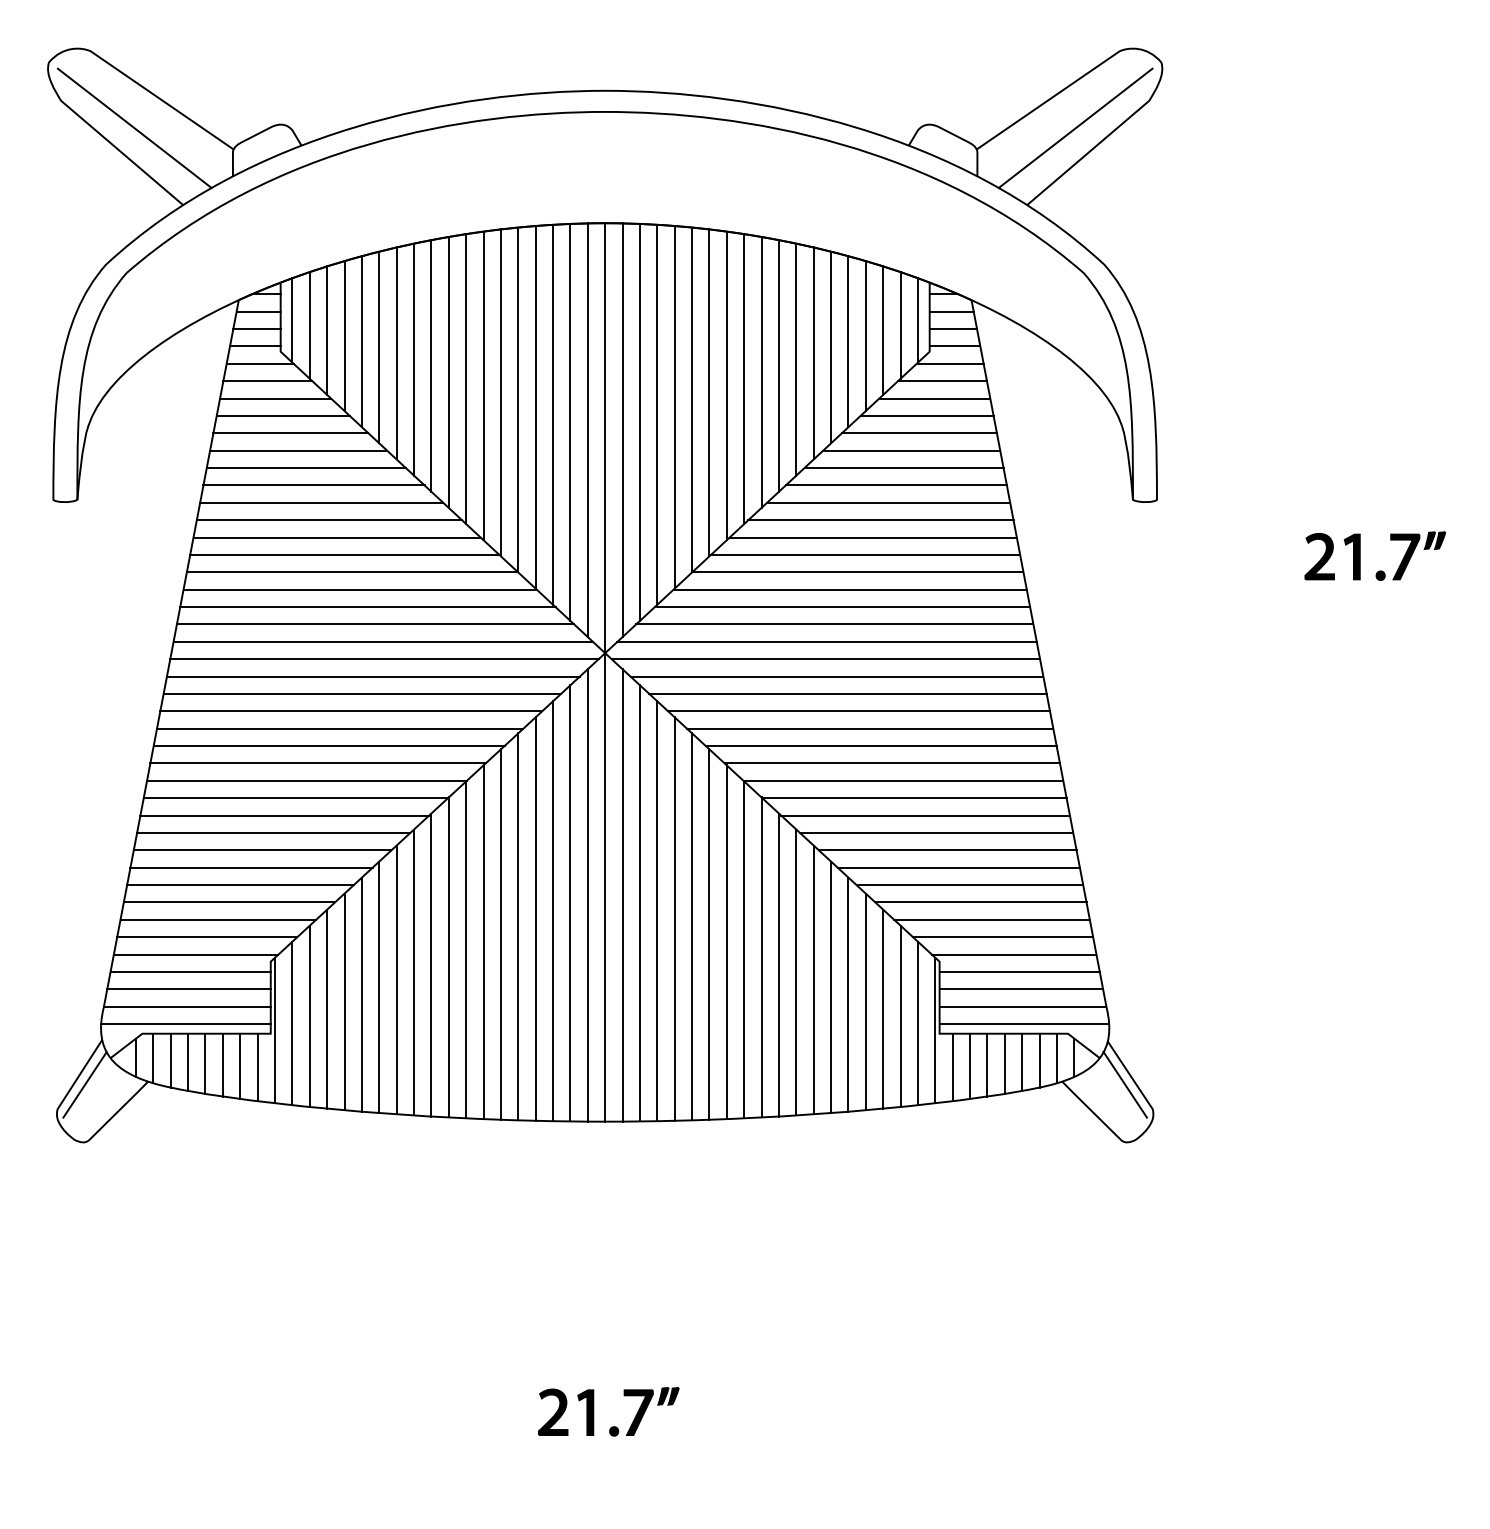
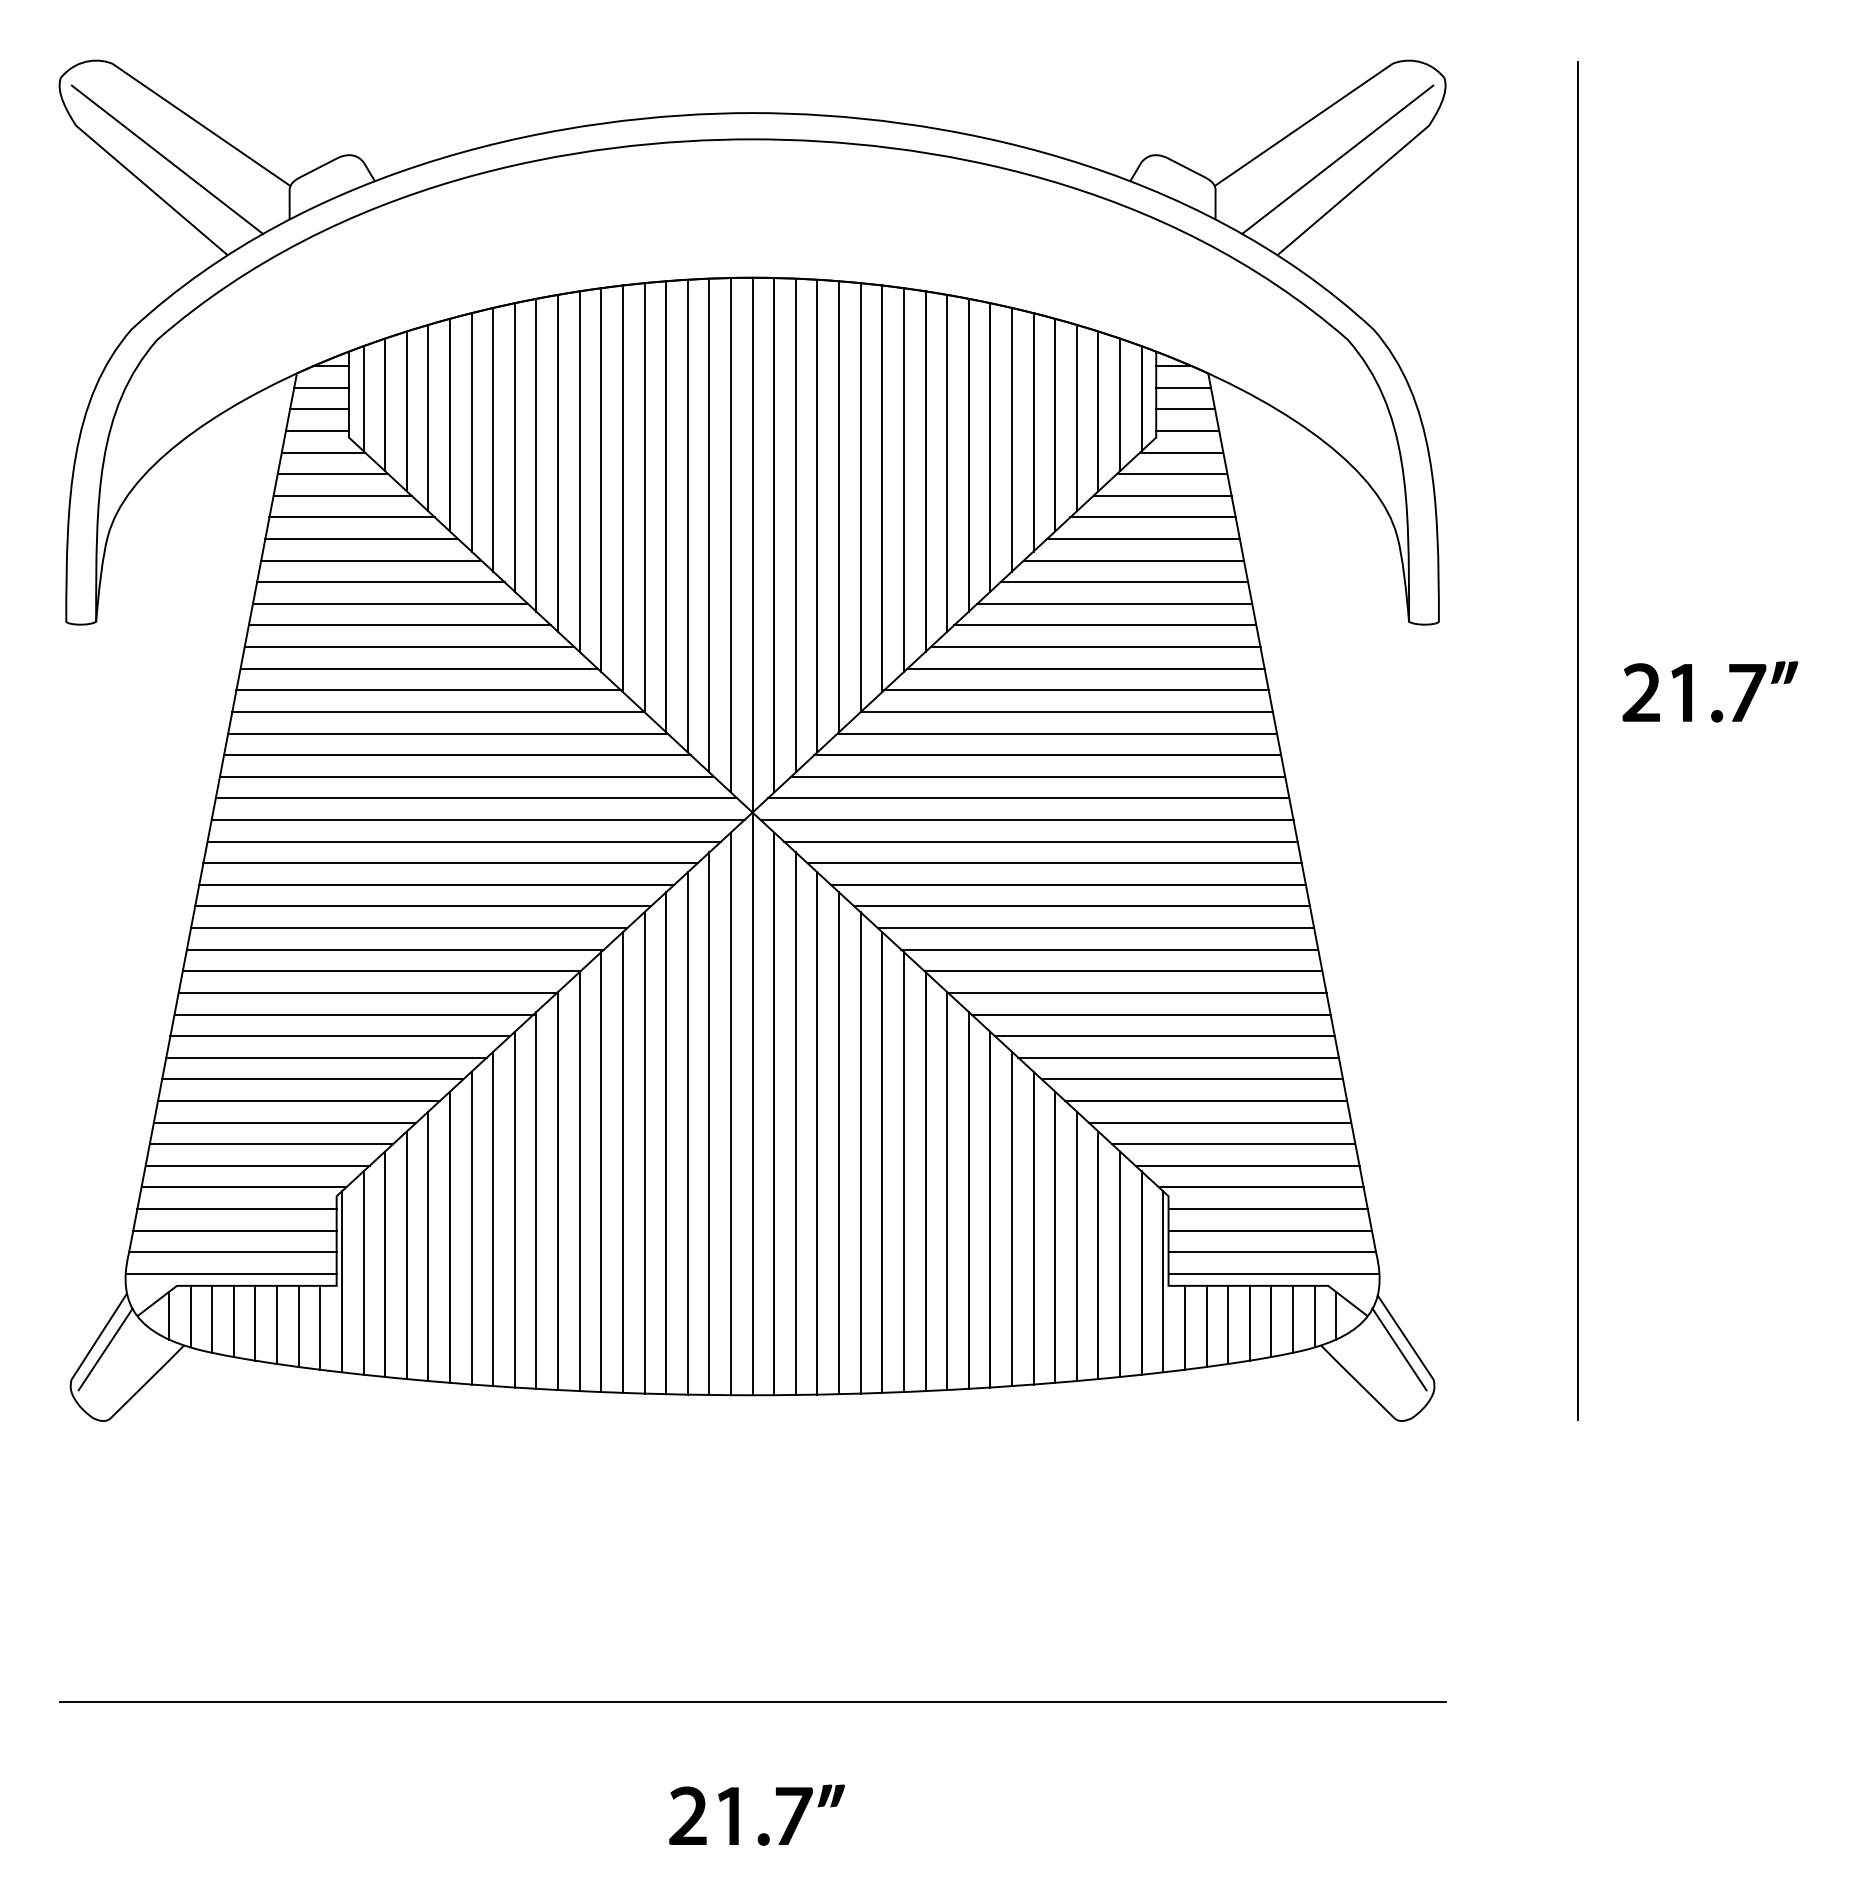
line: (1269, 595) -> (1578, 740), added
line: (605, 1368) -> (752, 1702), added
part: (593, 1411) -> (738, 1814), moved

